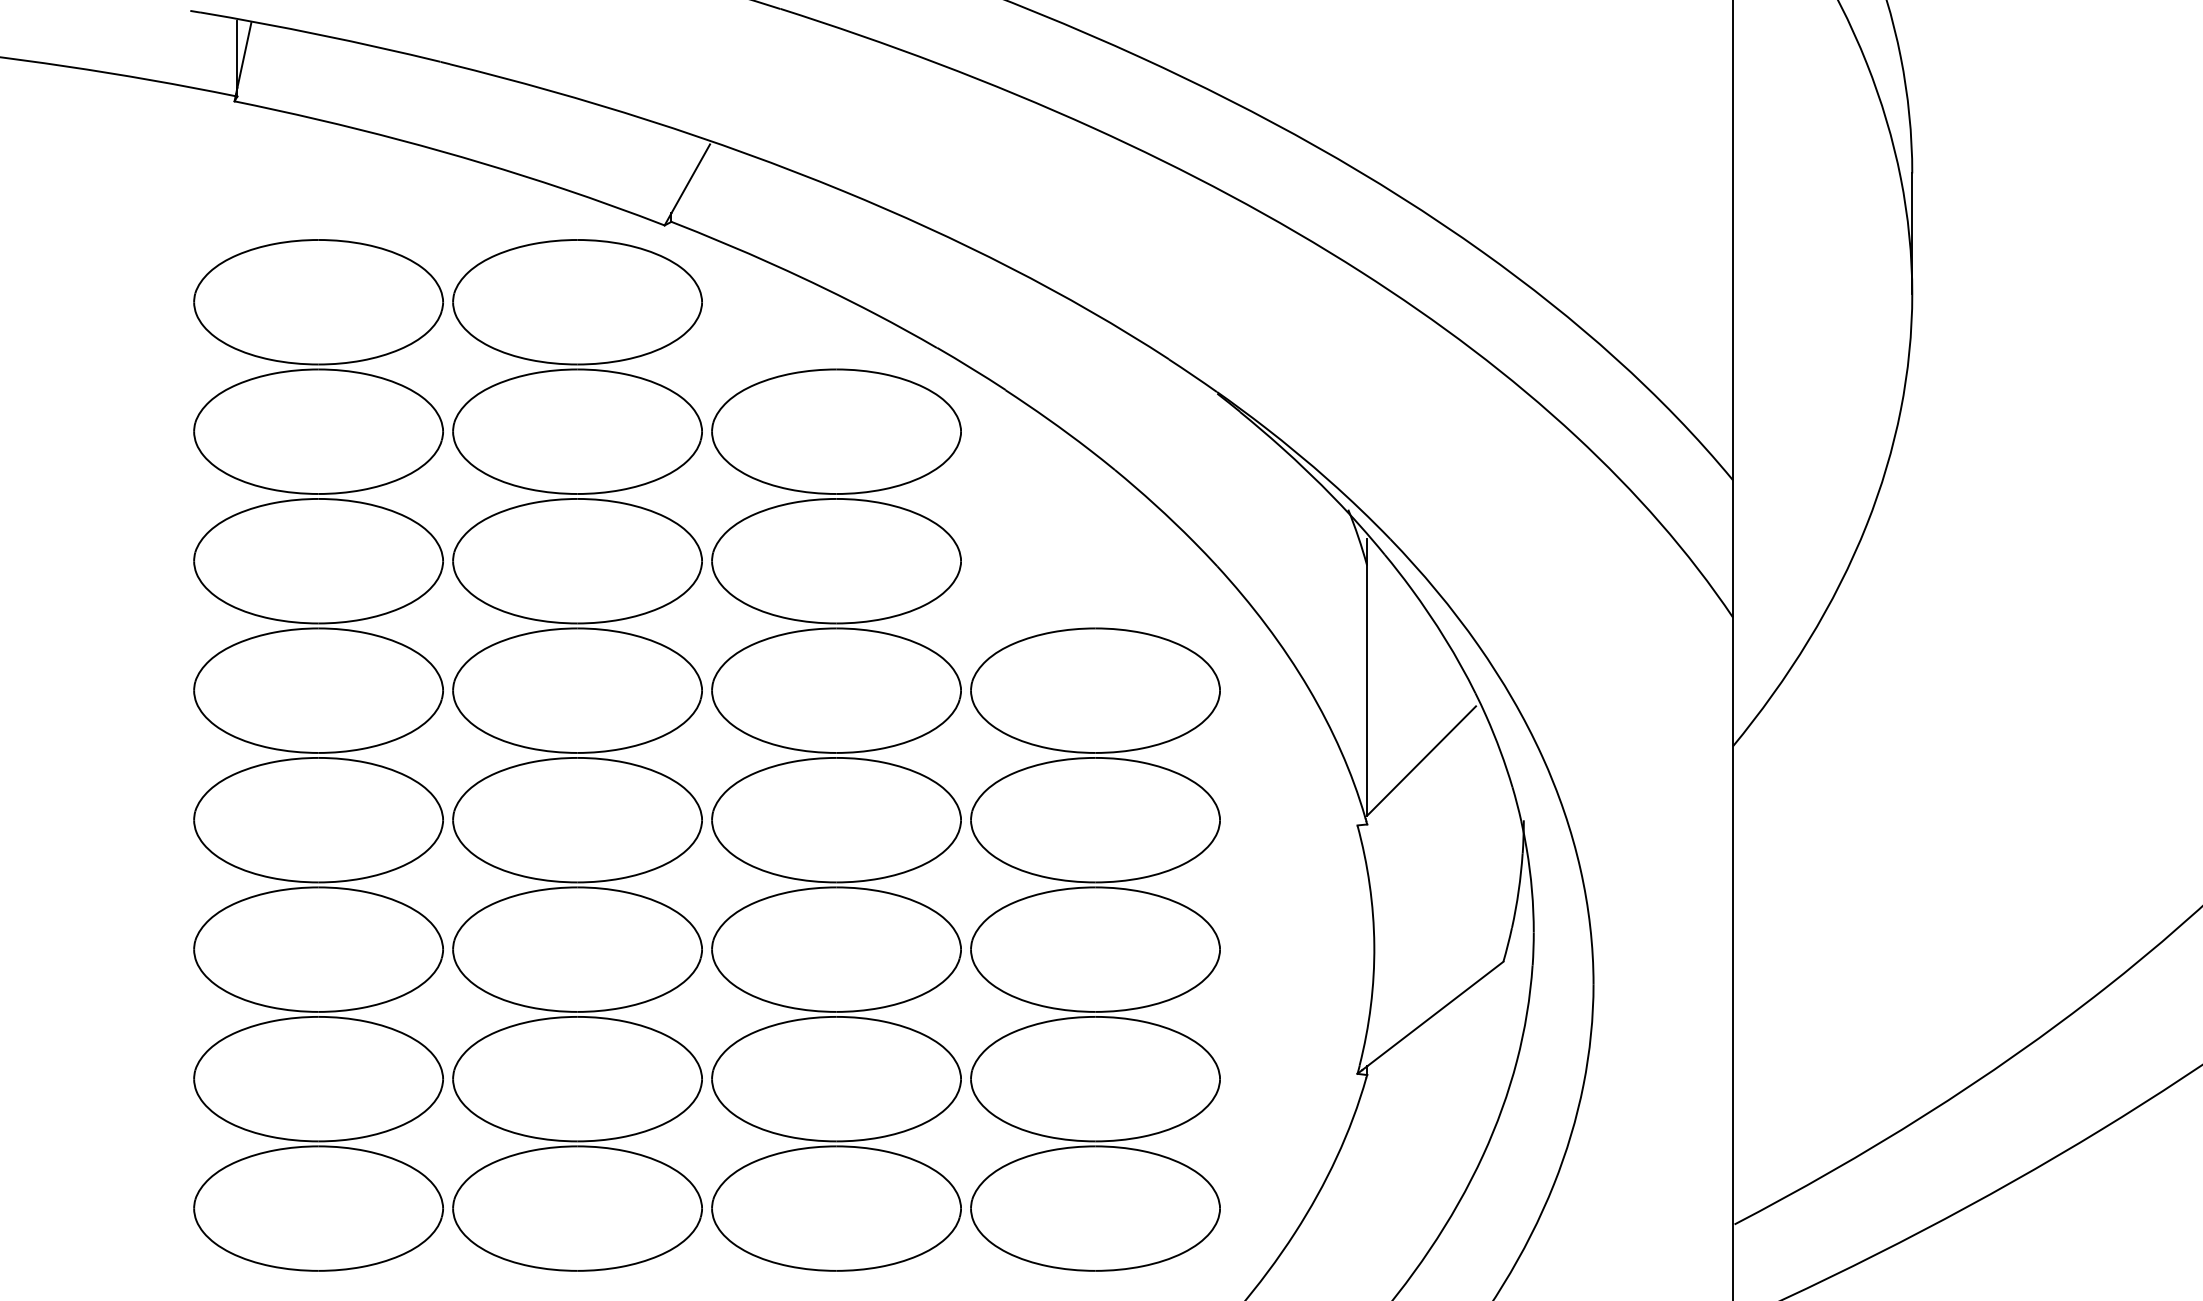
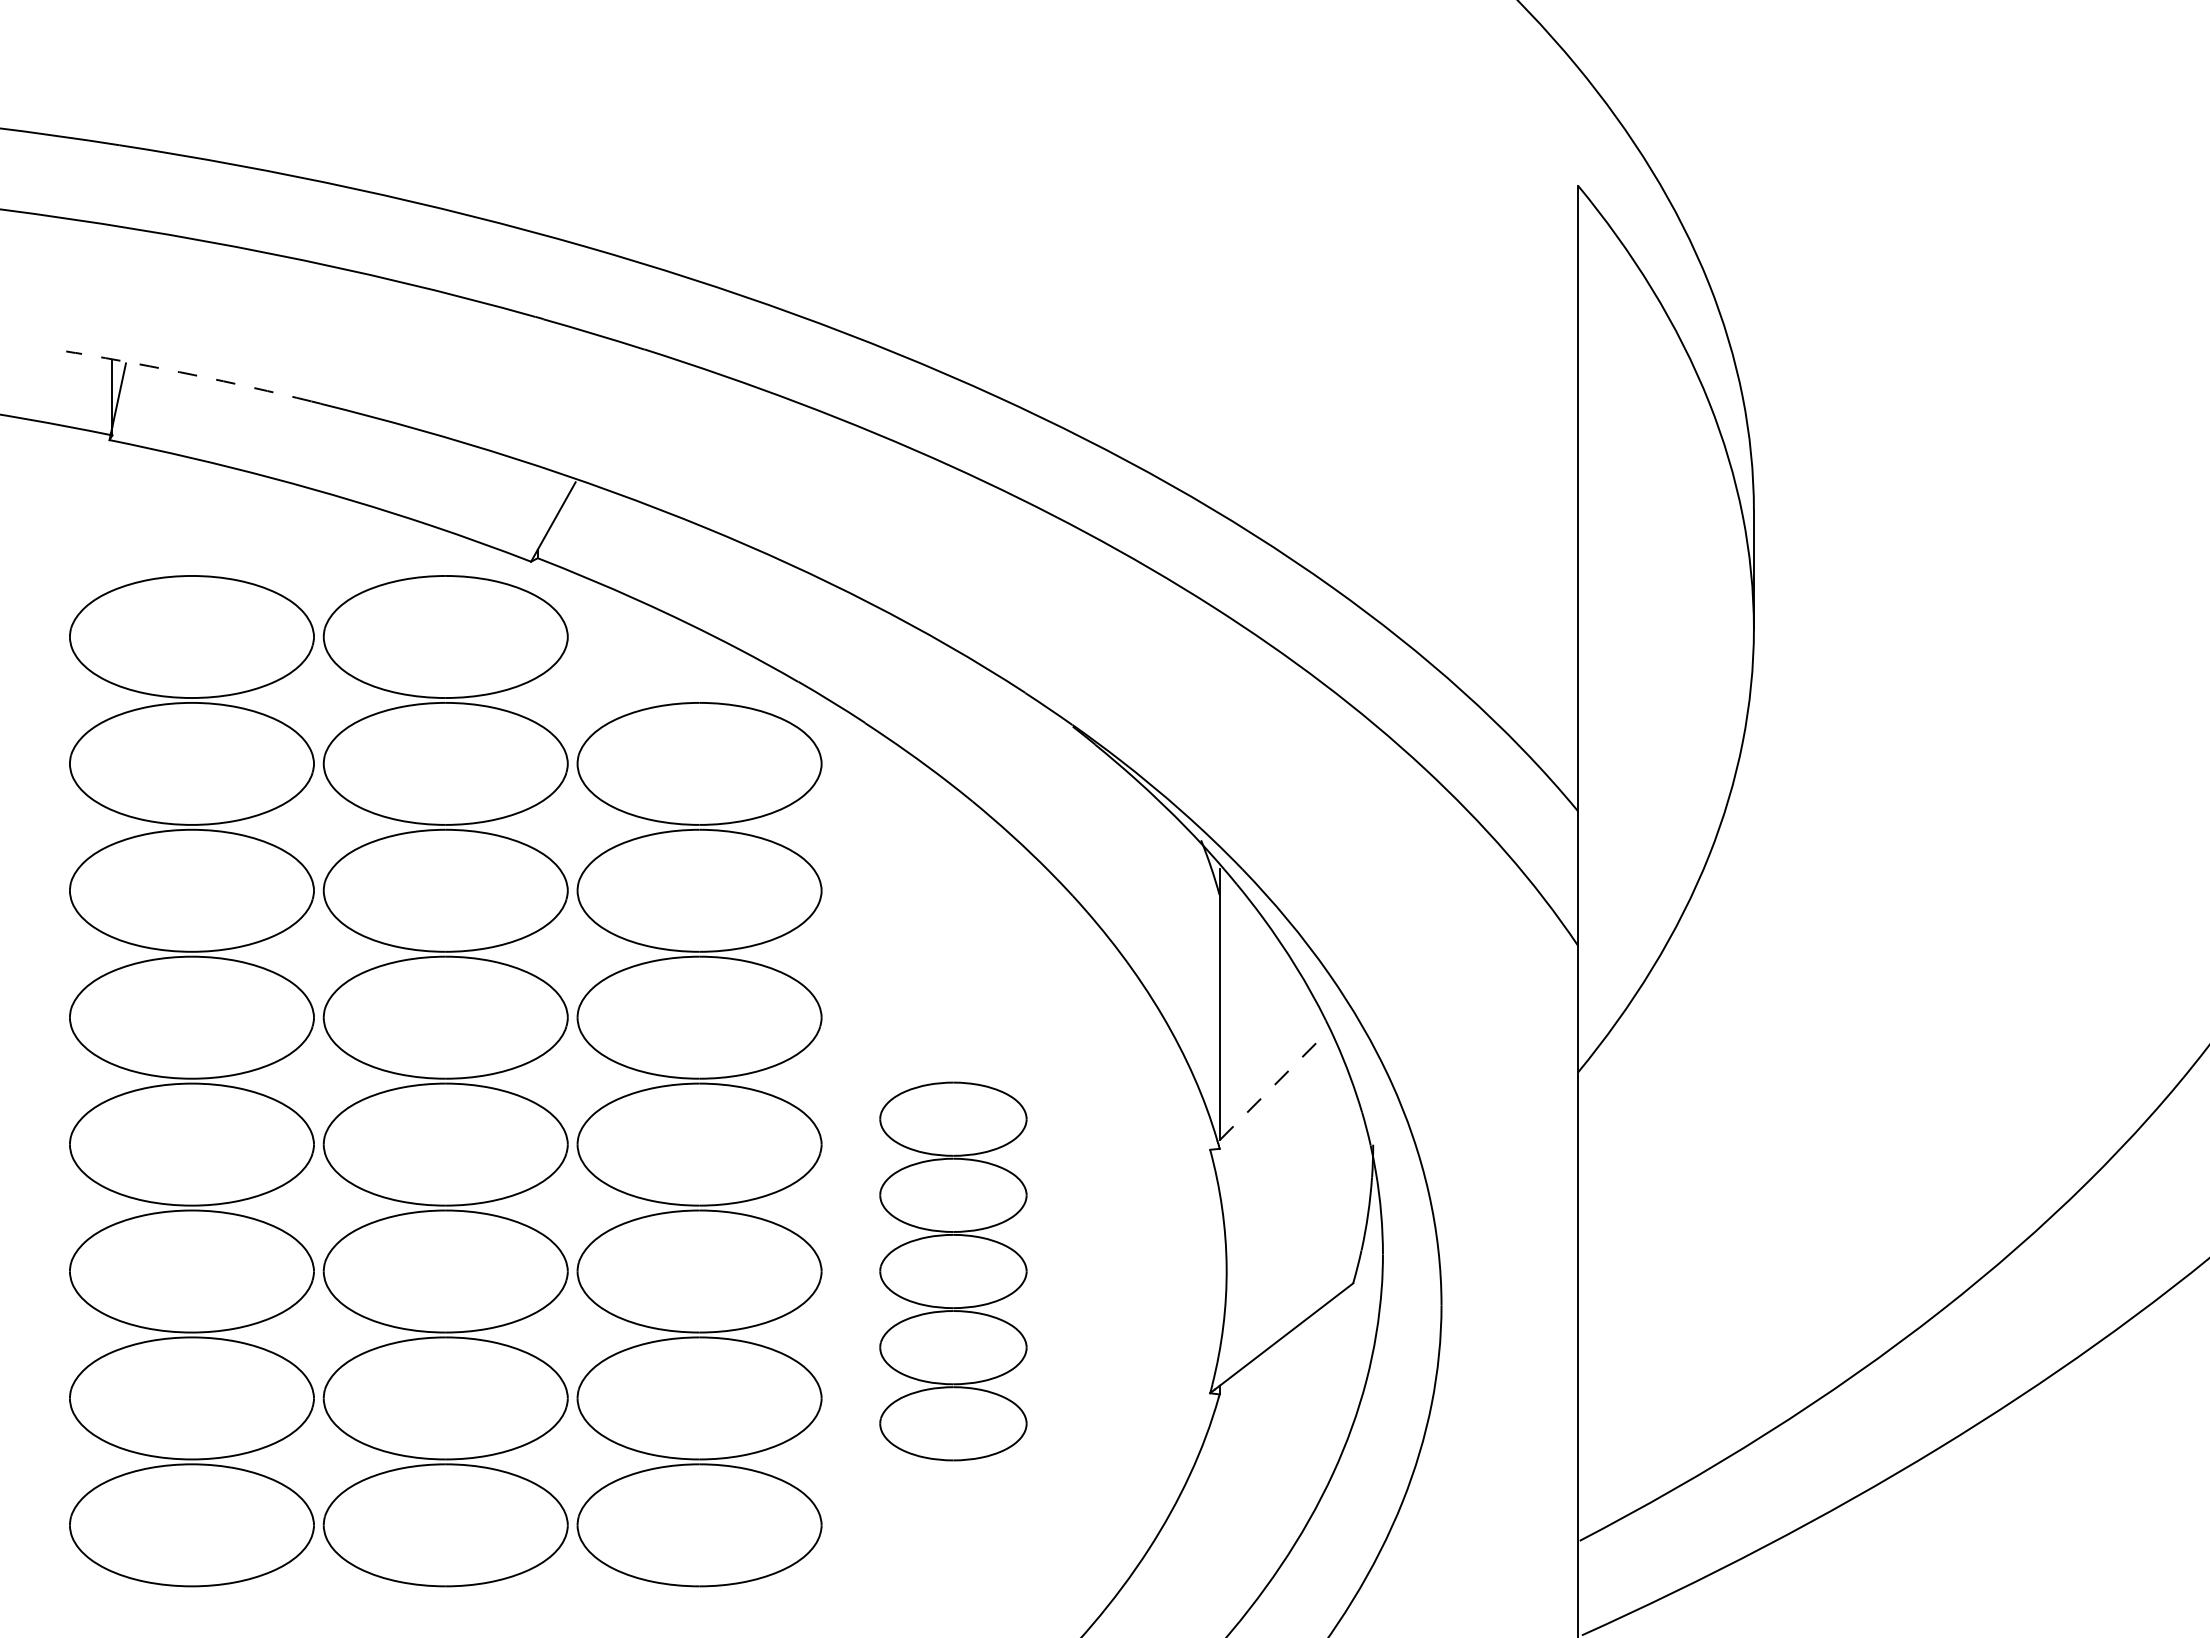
arc: (321, 35) -> (194, 375), solid -> dashed
line: (1422, 760) -> (1273, 1086), solid -> dashed
part: (1095, 949) -> (953, 1271), size x0.6

